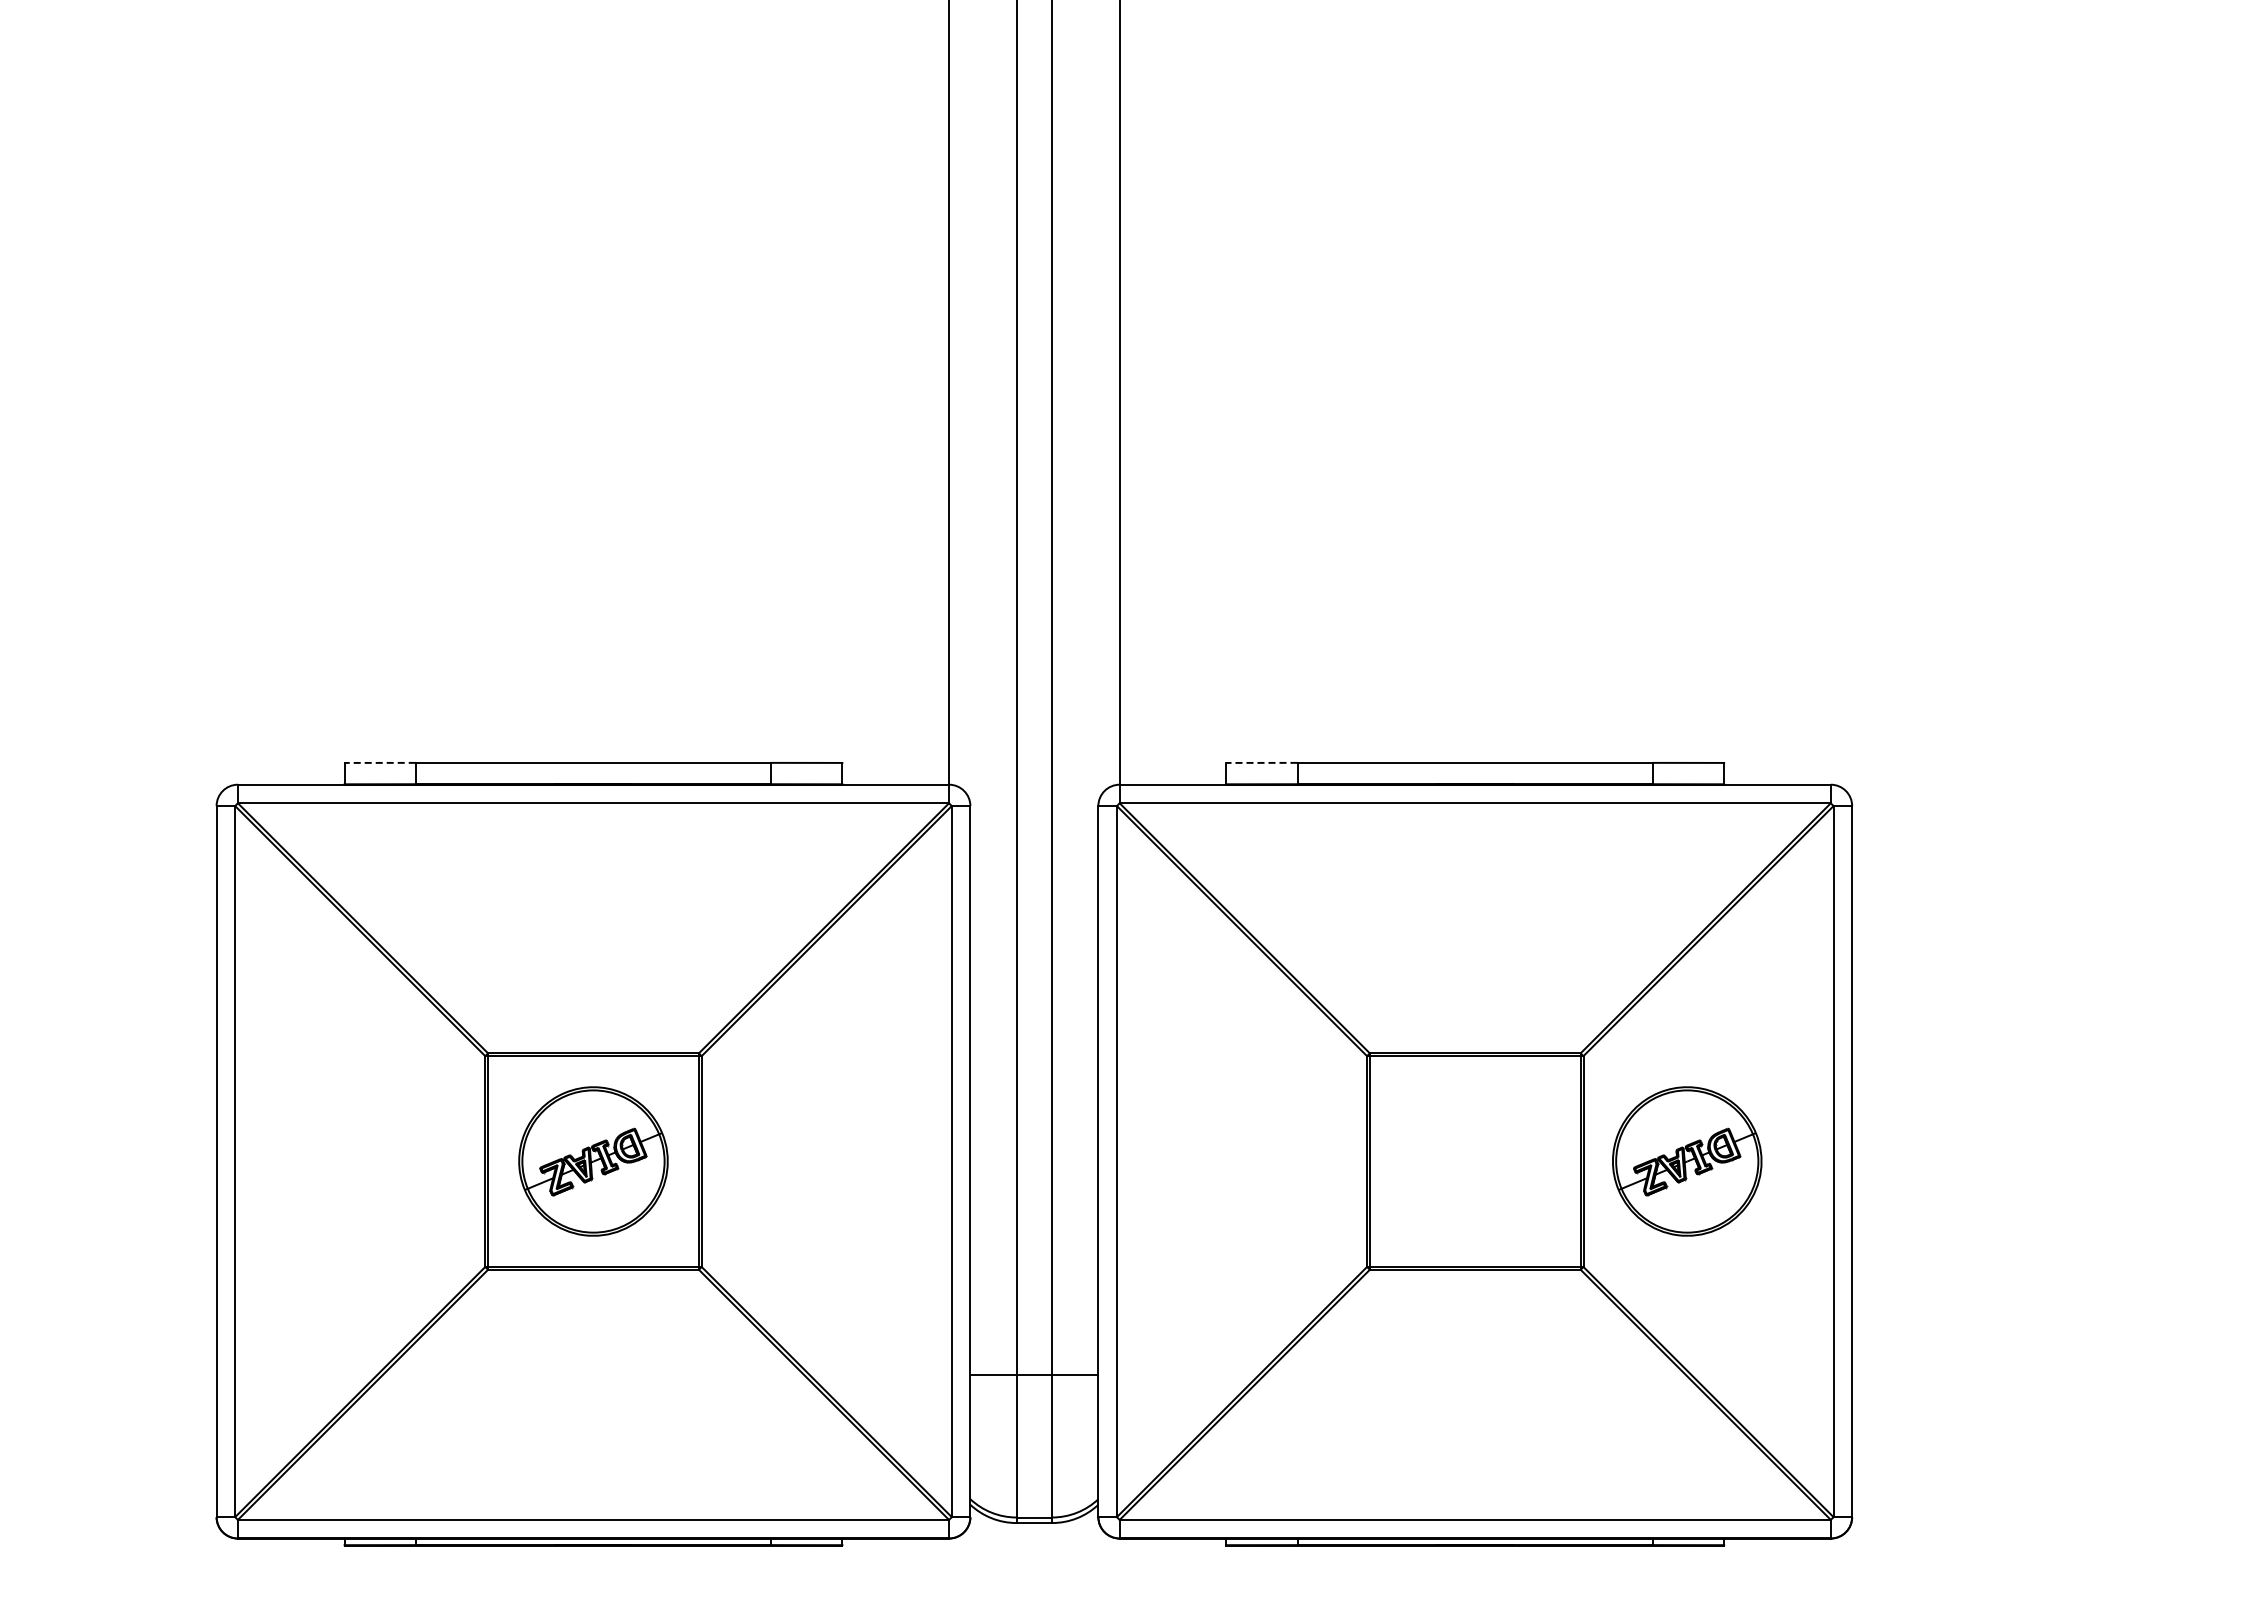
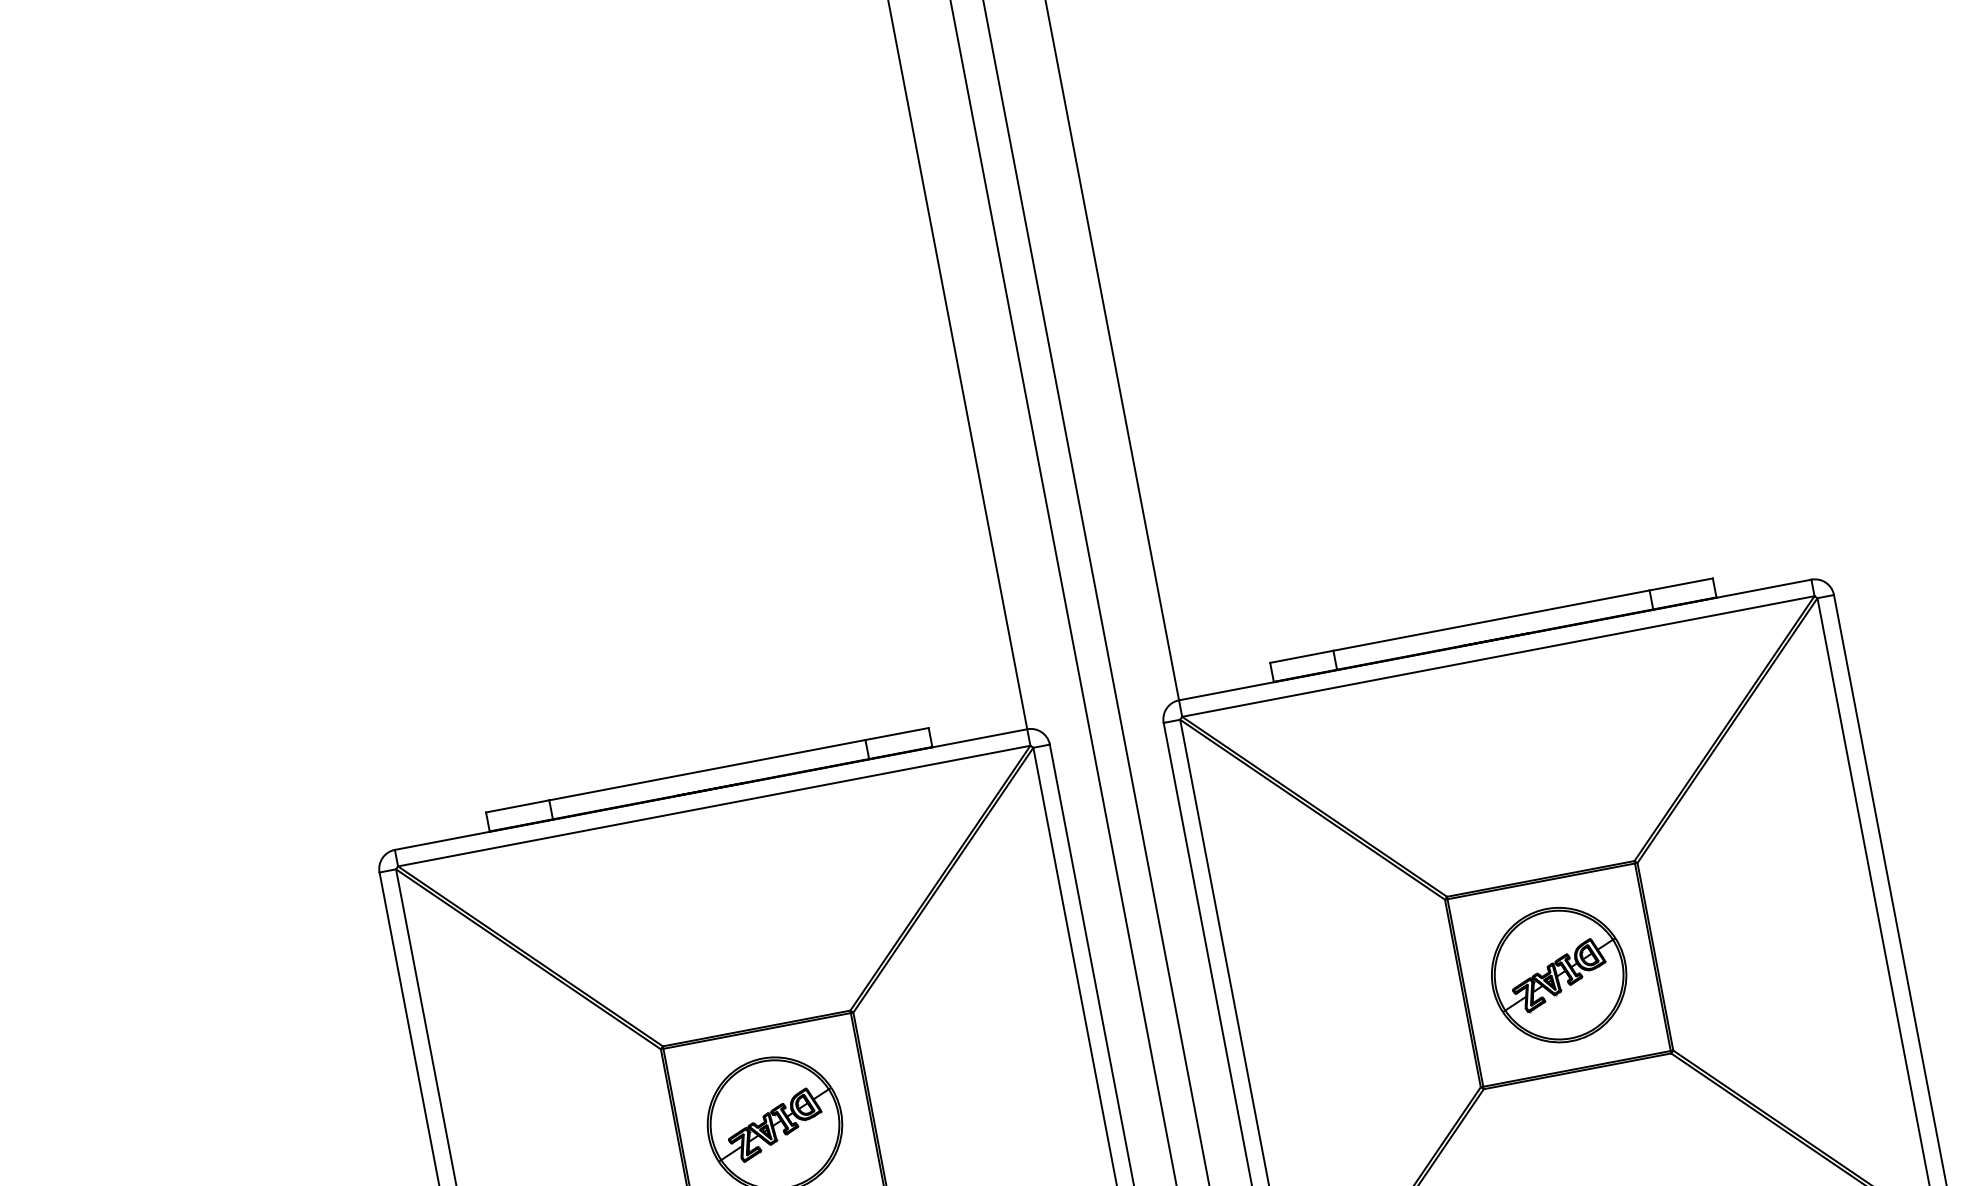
line: (380, 762) -> (517, 805), dashed -> solid
line: (1261, 762) -> (1301, 656), dashed -> solid
part: (1687, 1161) -> (1559, 975), moved

